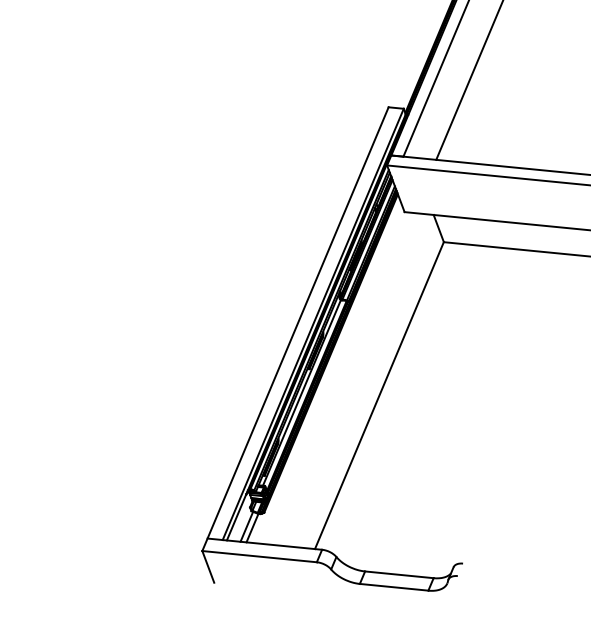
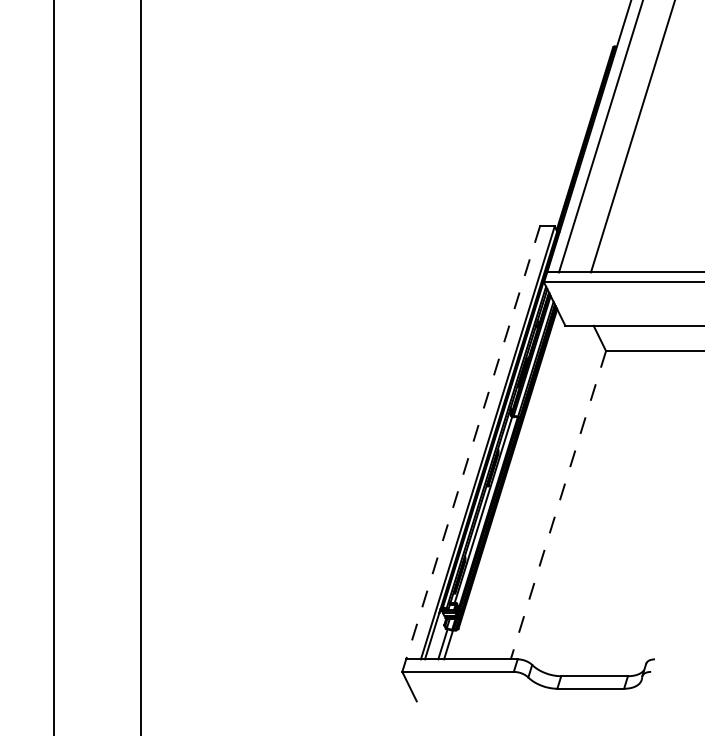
line: (295, 329) -> (471, 449), solid -> dashed
line: (379, 395) -> (558, 505), solid -> dashed

